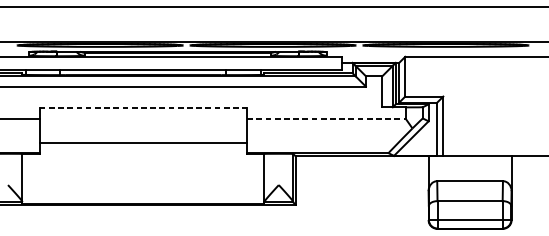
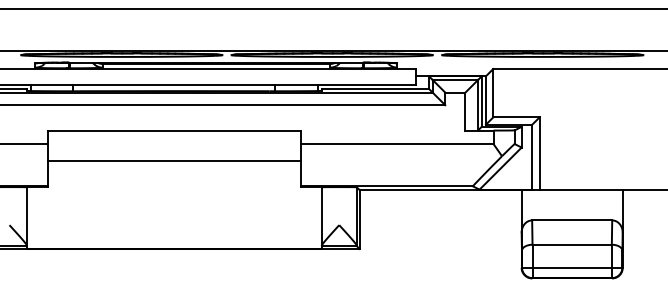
line: (143, 108) -> (174, 131), dashed -> solid
line: (326, 118) -> (397, 144), dashed -> solid
line: (143, 142) -> (174, 160), moved

